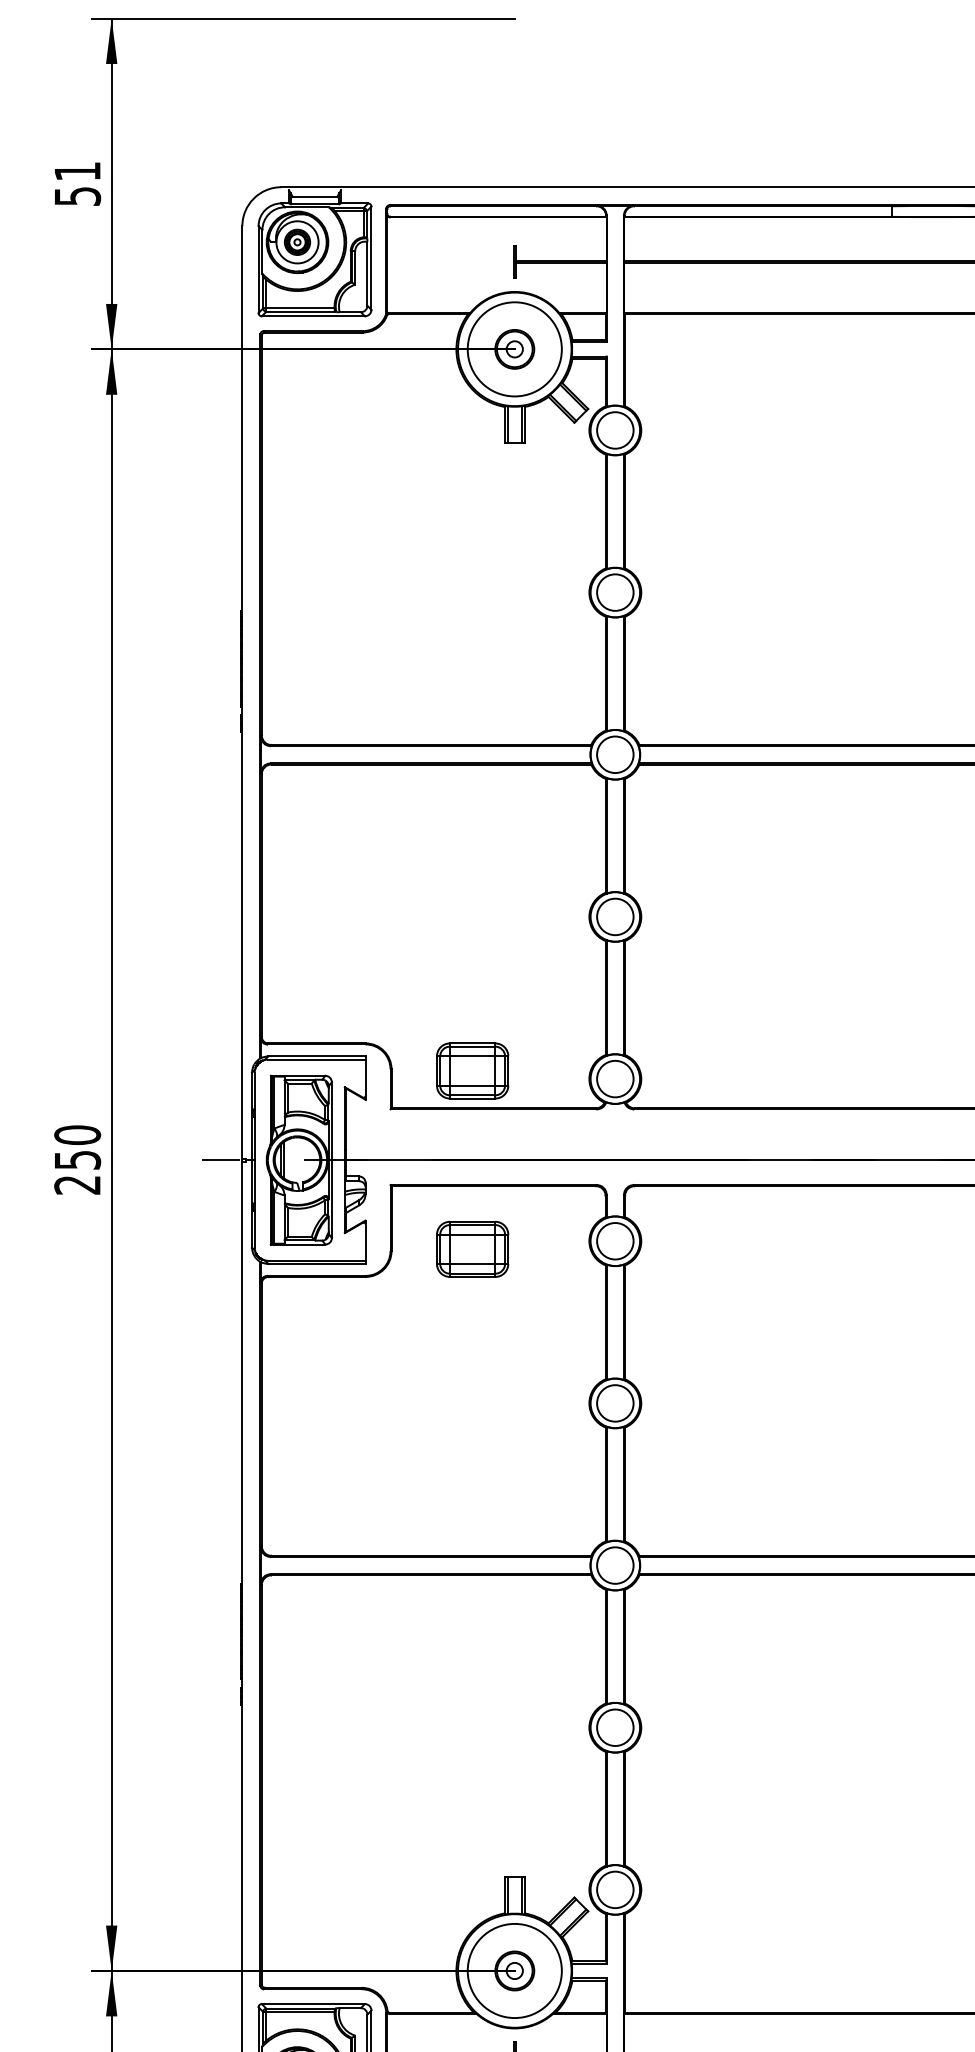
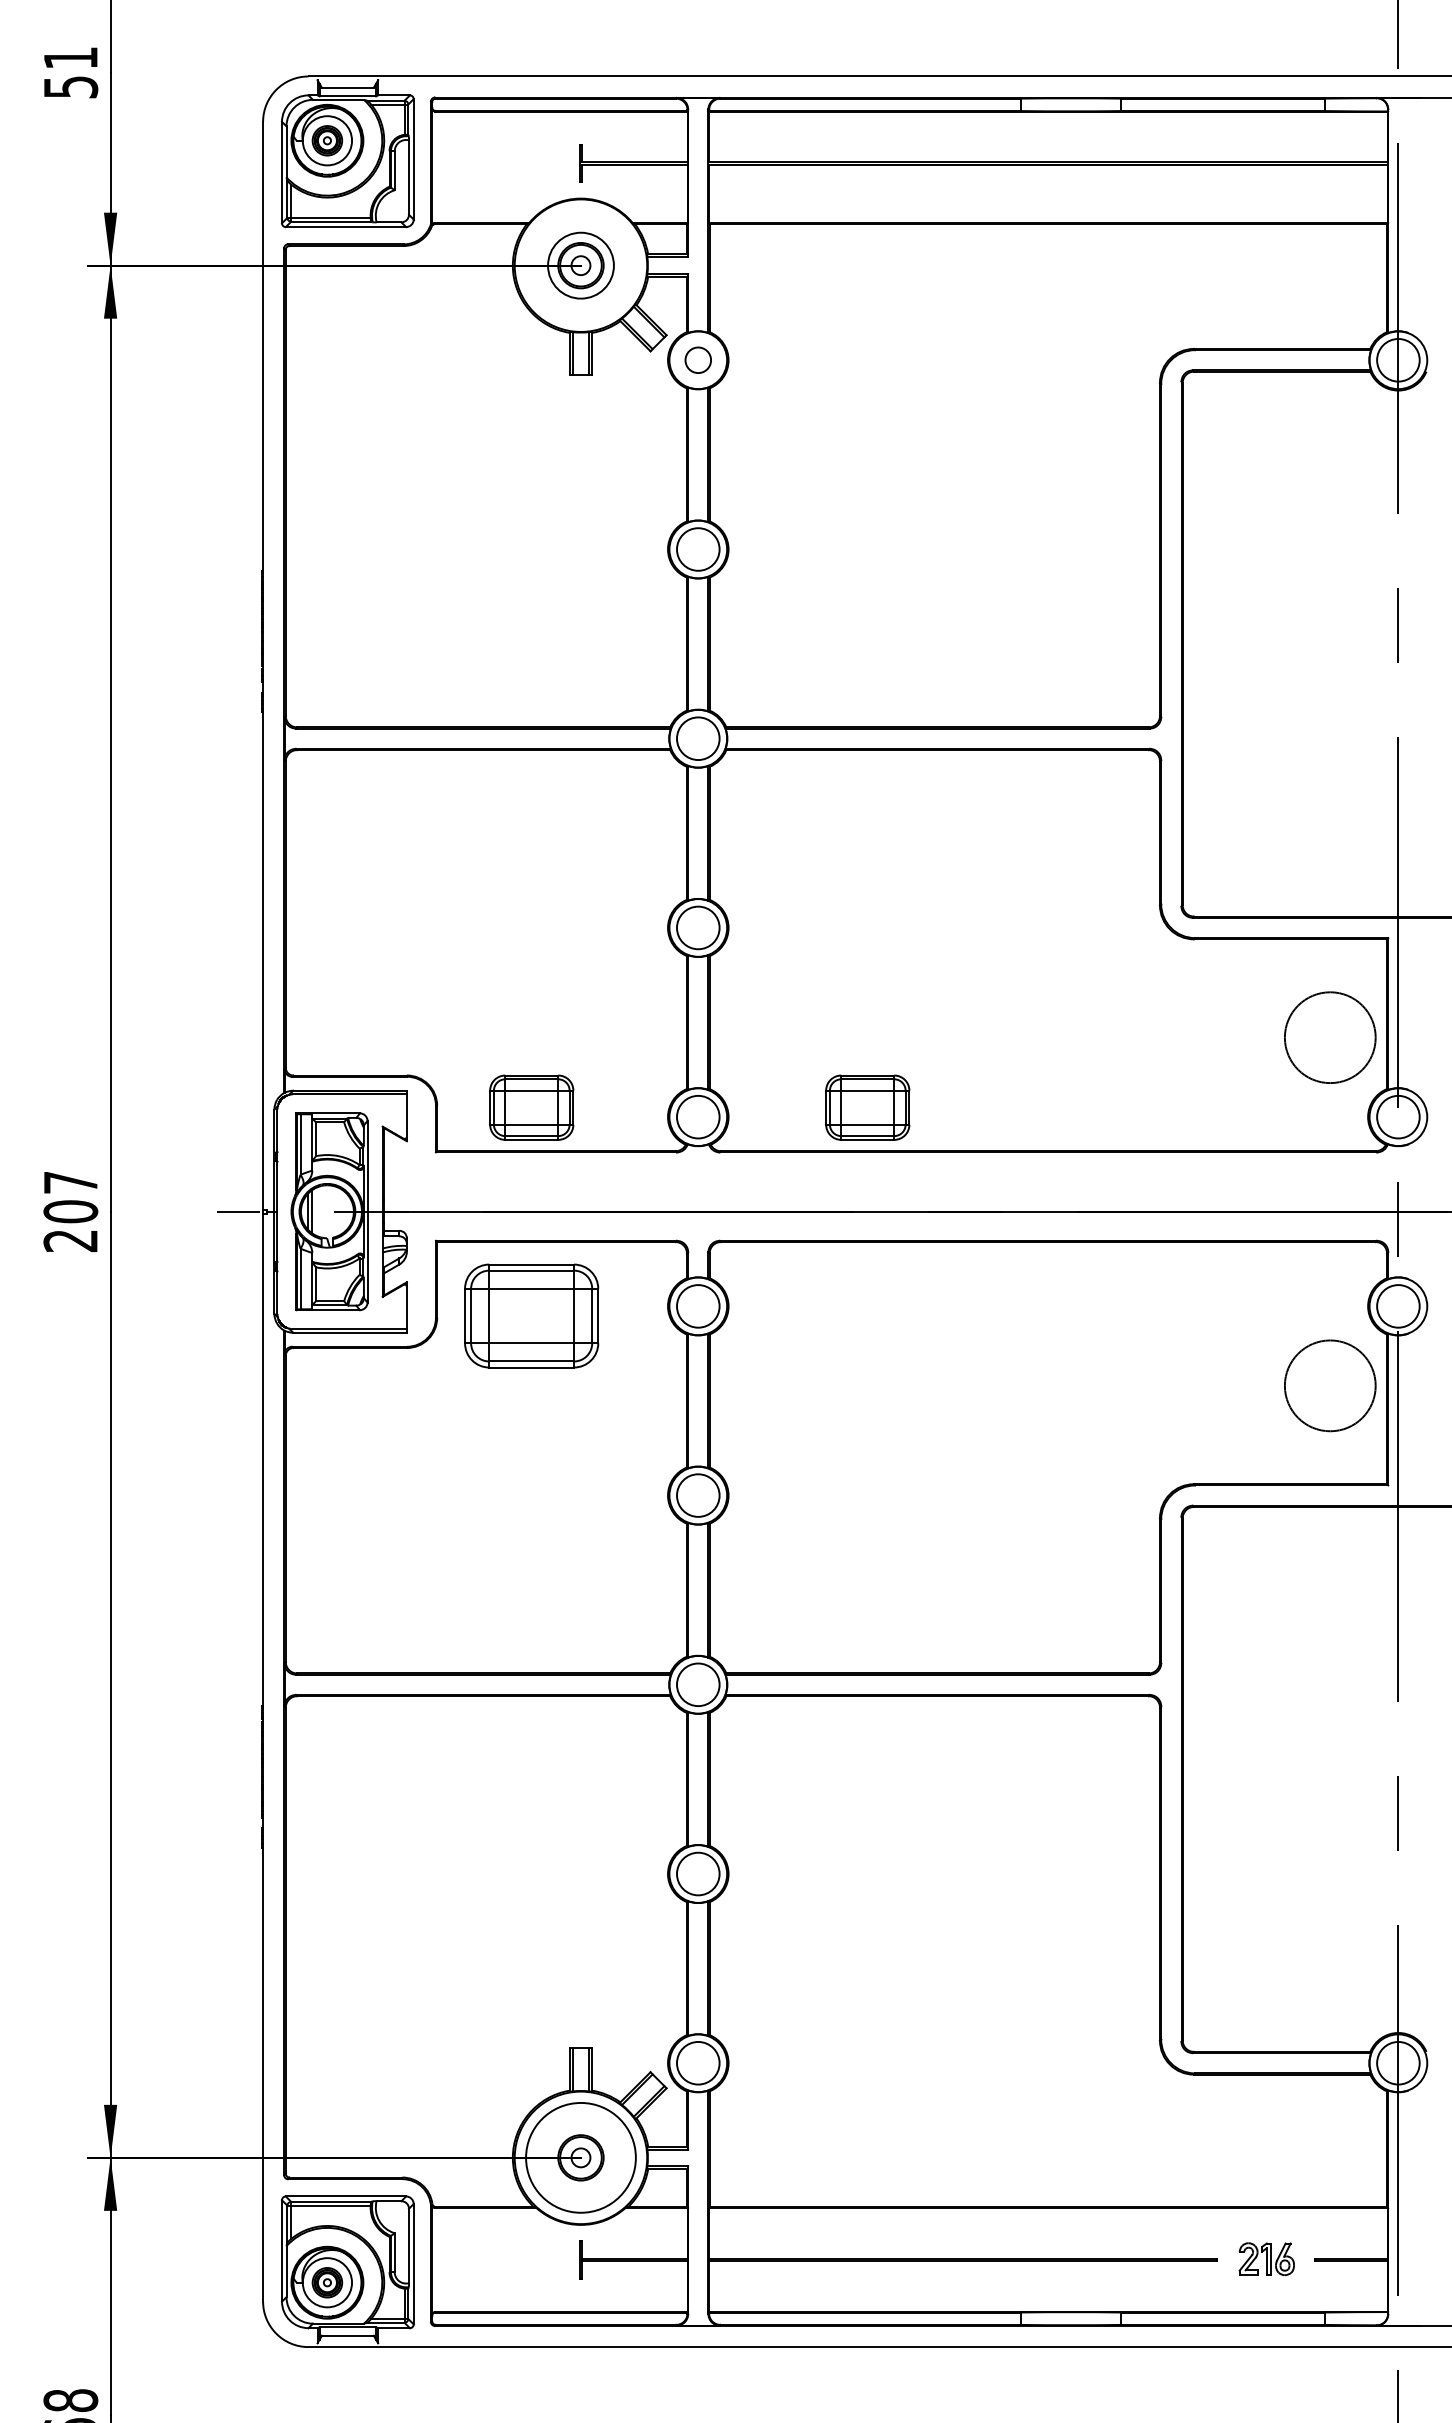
circle: (514, 349) -> (580, 265), size x0.6
circle: (615, 430) -> (698, 360), size x0.6
part: (760, 1070) -> (867, 1107), added
text: (77, 1147) -> (70, 1197), 250 -> 207
part: (472, 1249) -> (531, 1315), size x1.6

